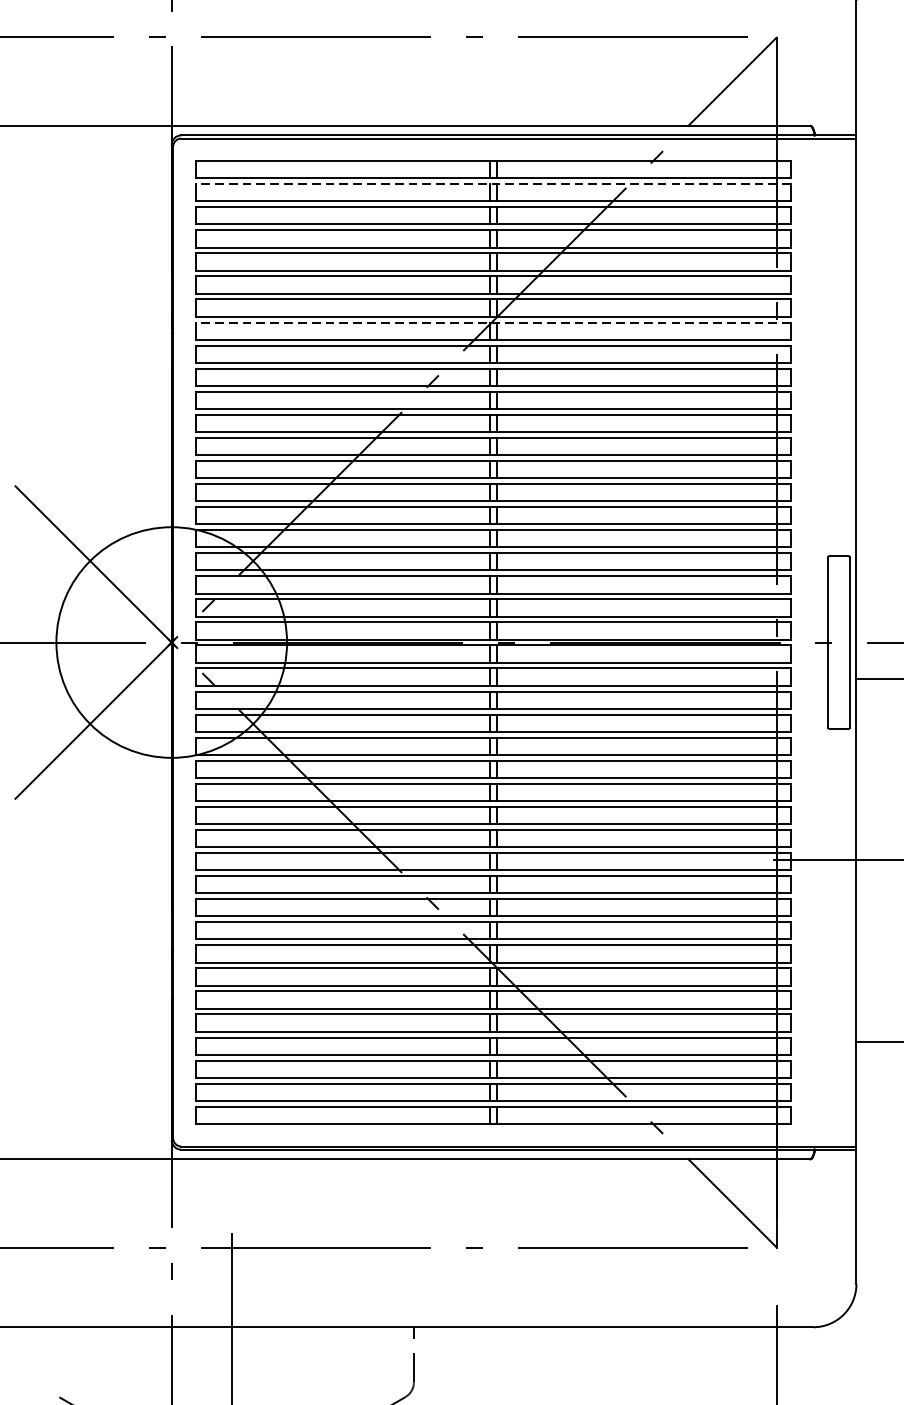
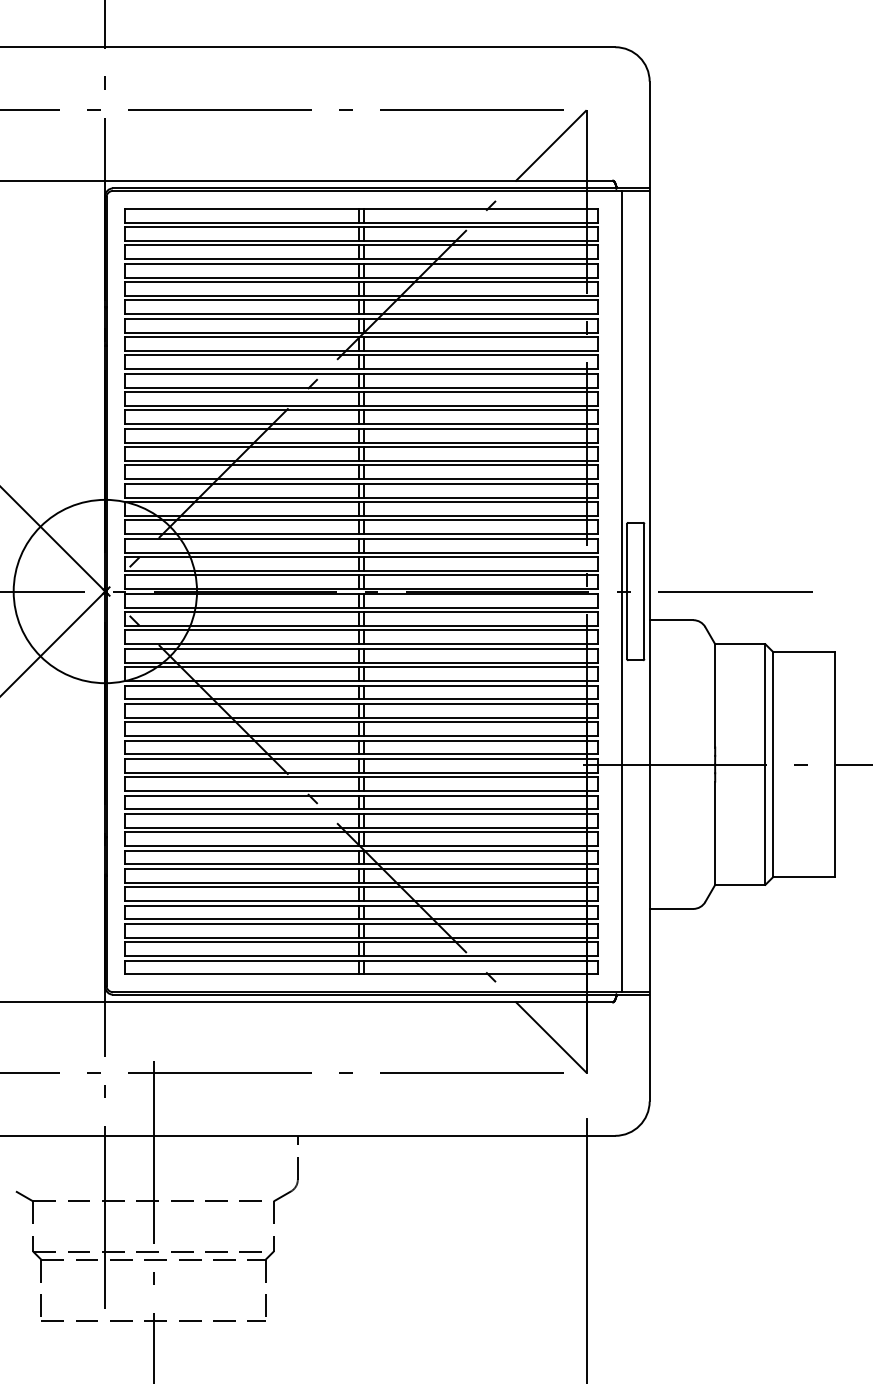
line: (492, 184) -> (360, 227), dashed -> solid
line: (492, 322) -> (360, 337), dashed -> solid
line: (822, 642) -> (622, 591), added

